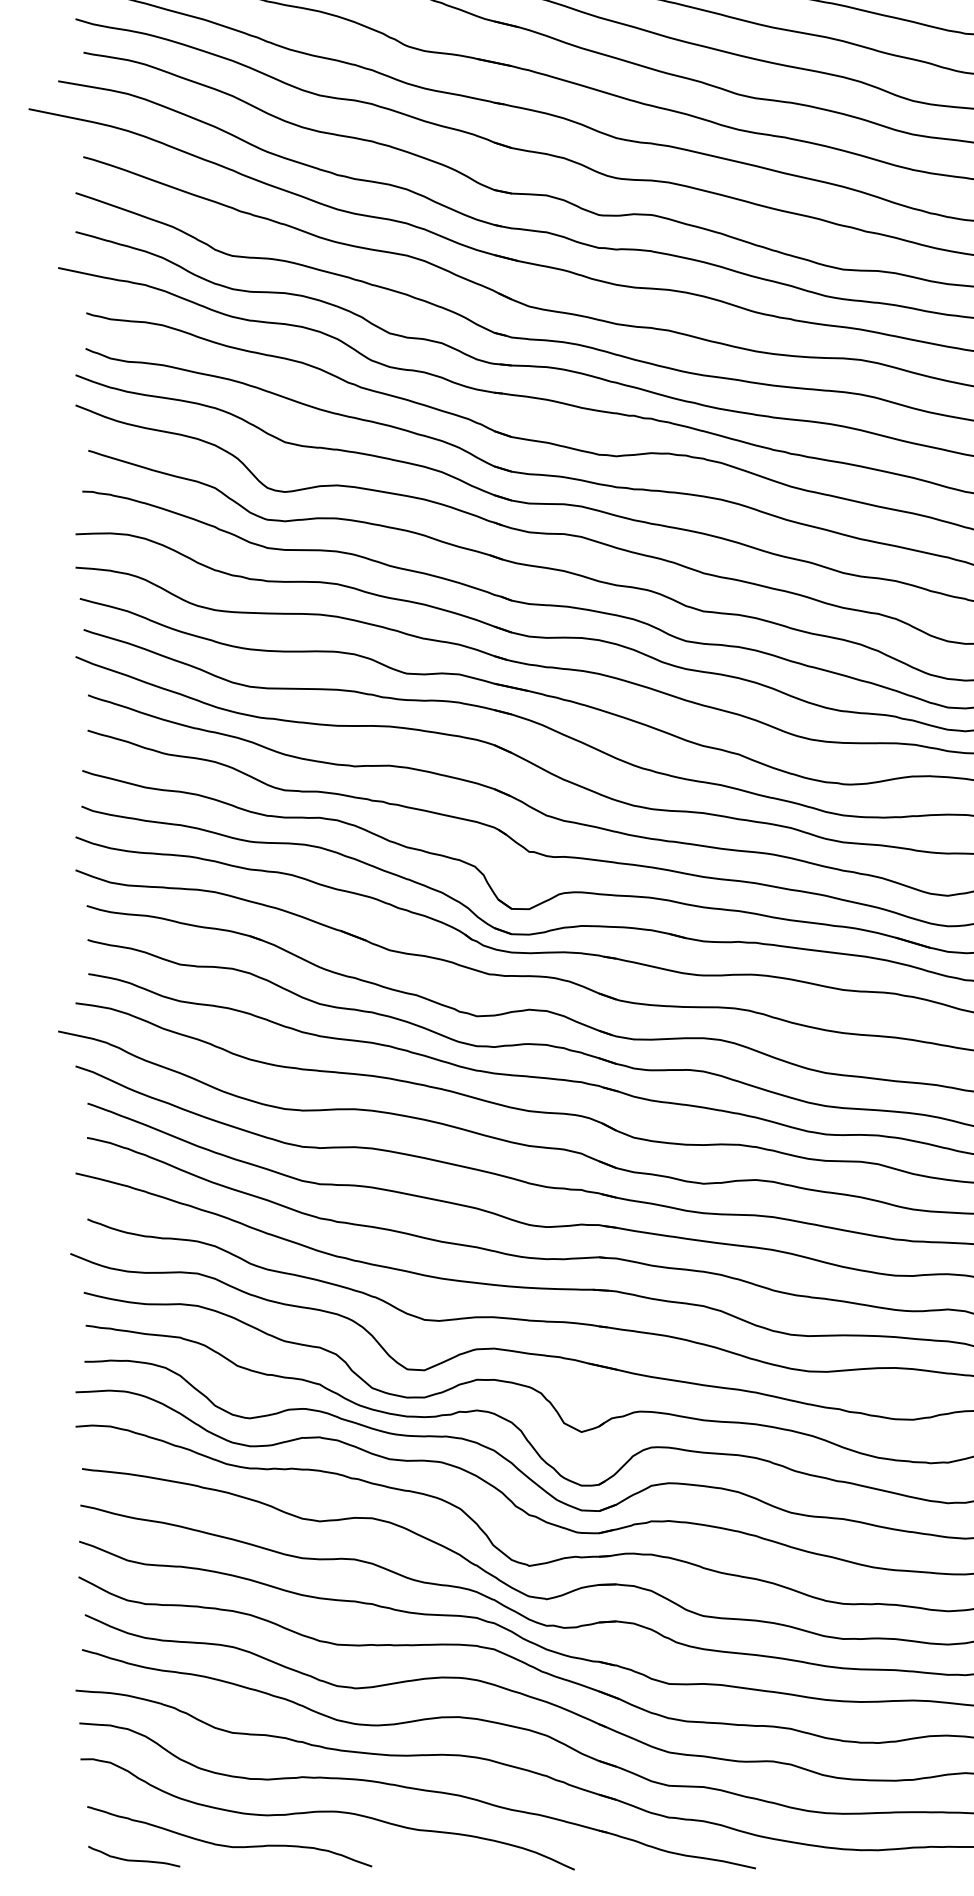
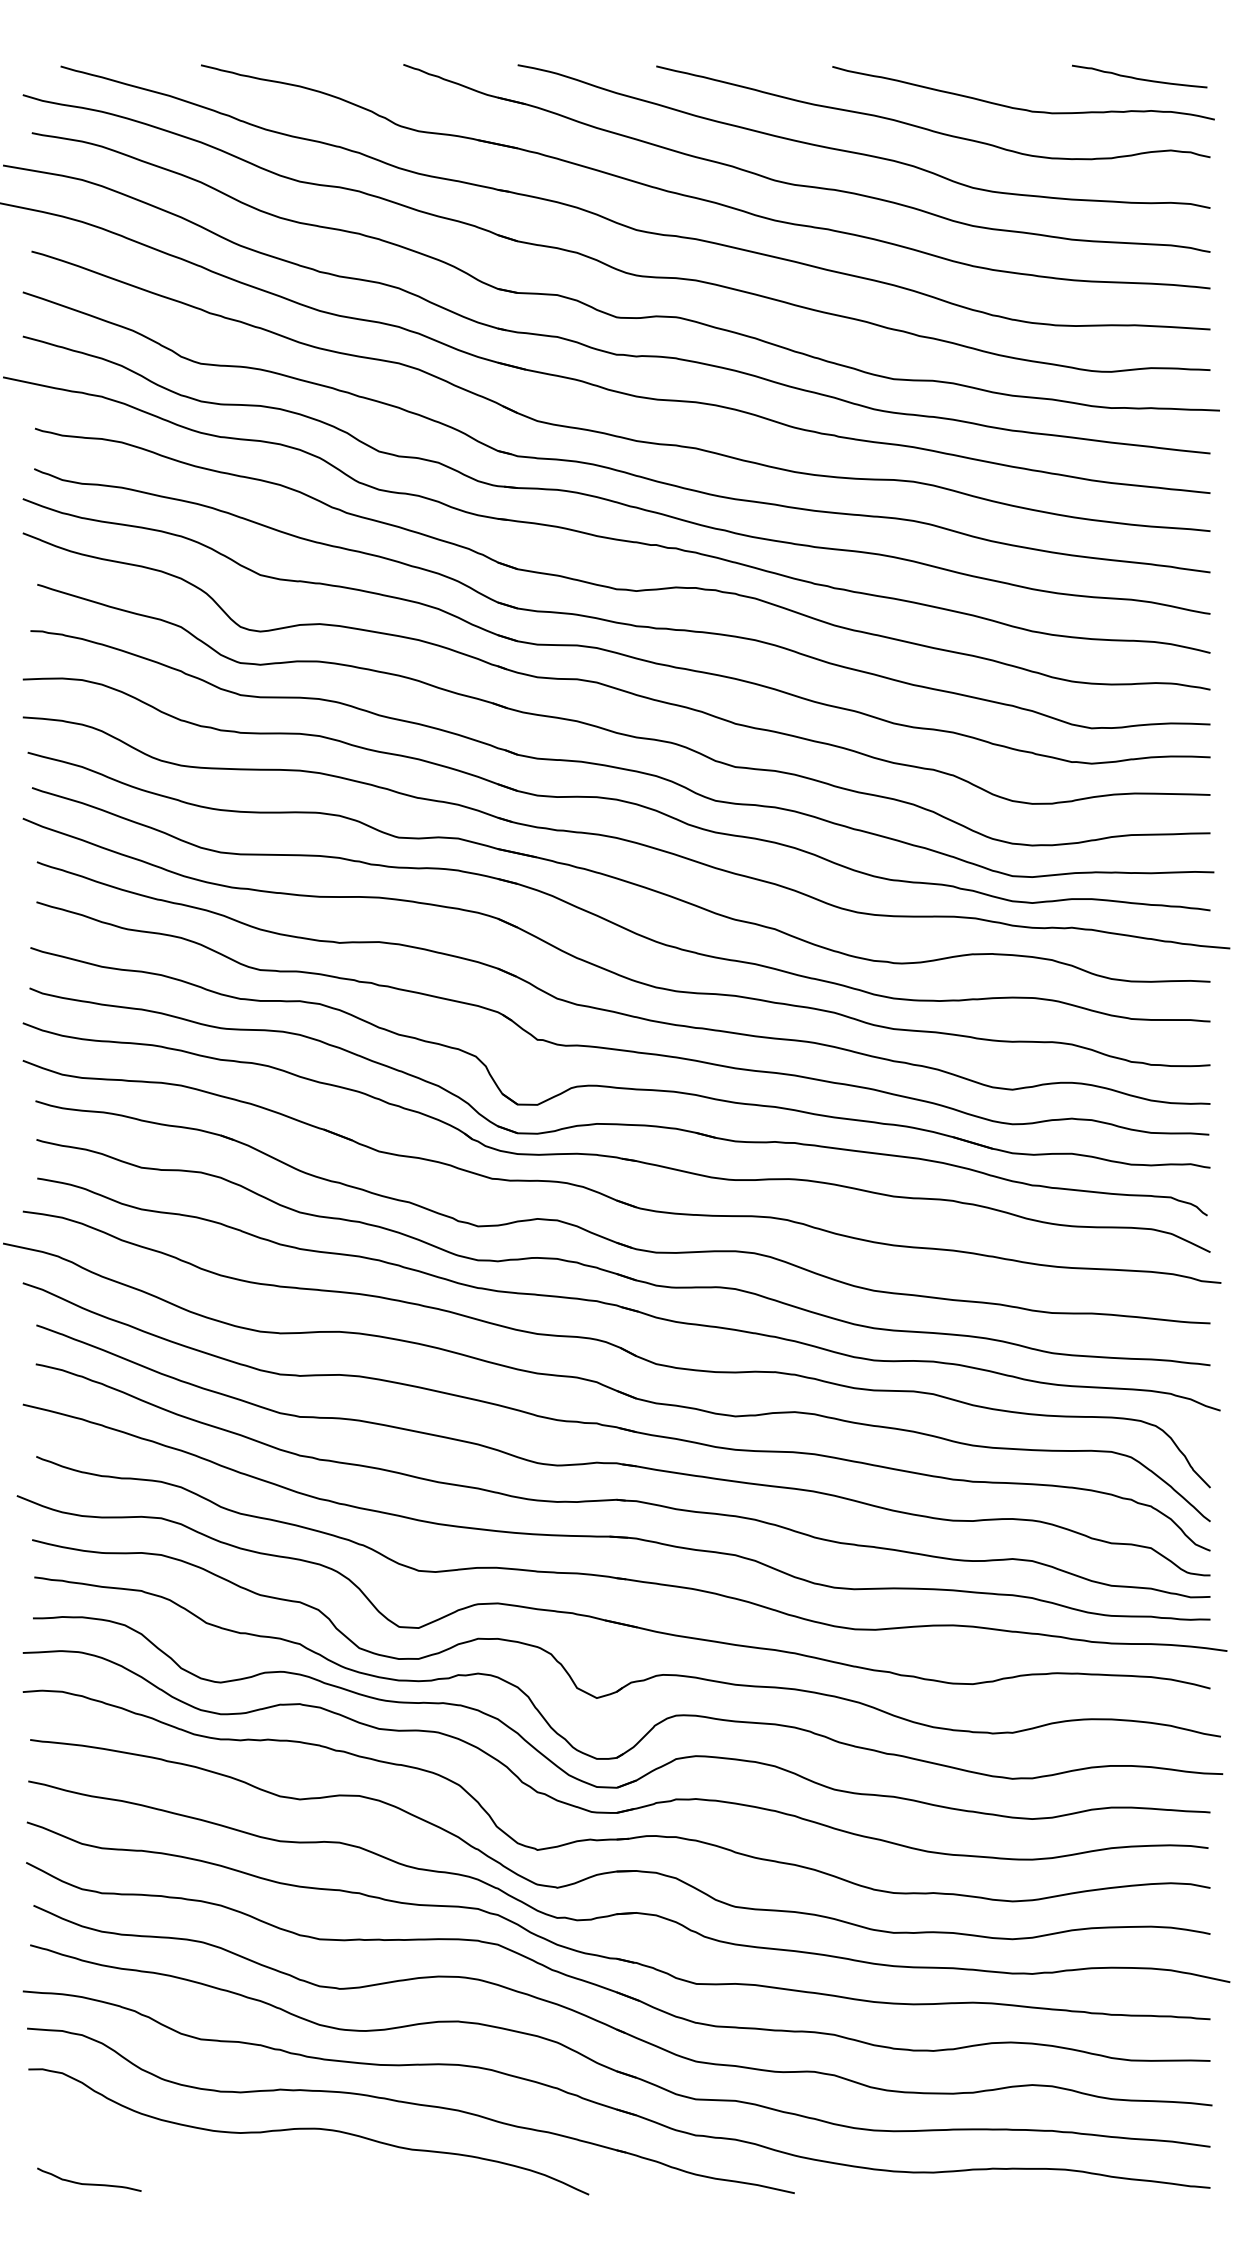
curve: (229, 1845) -> (197, 2167), removed

